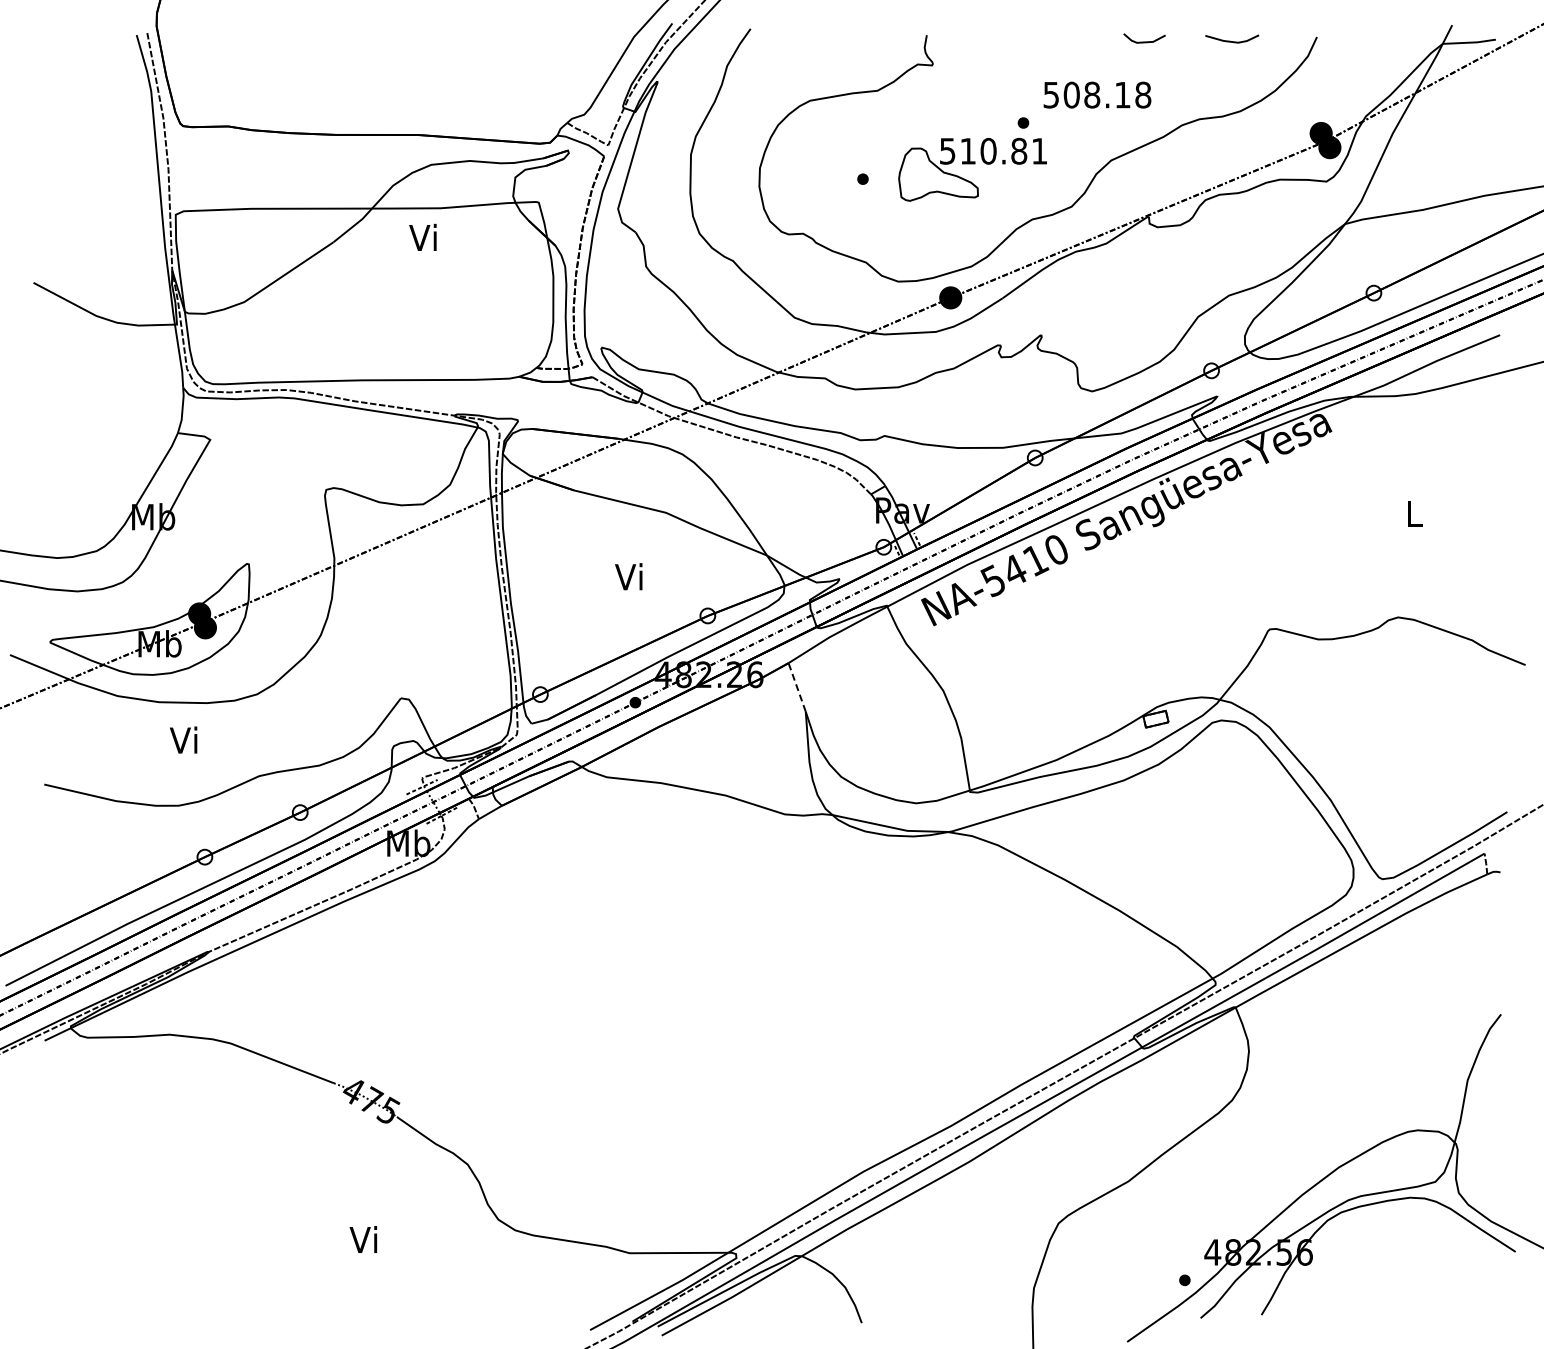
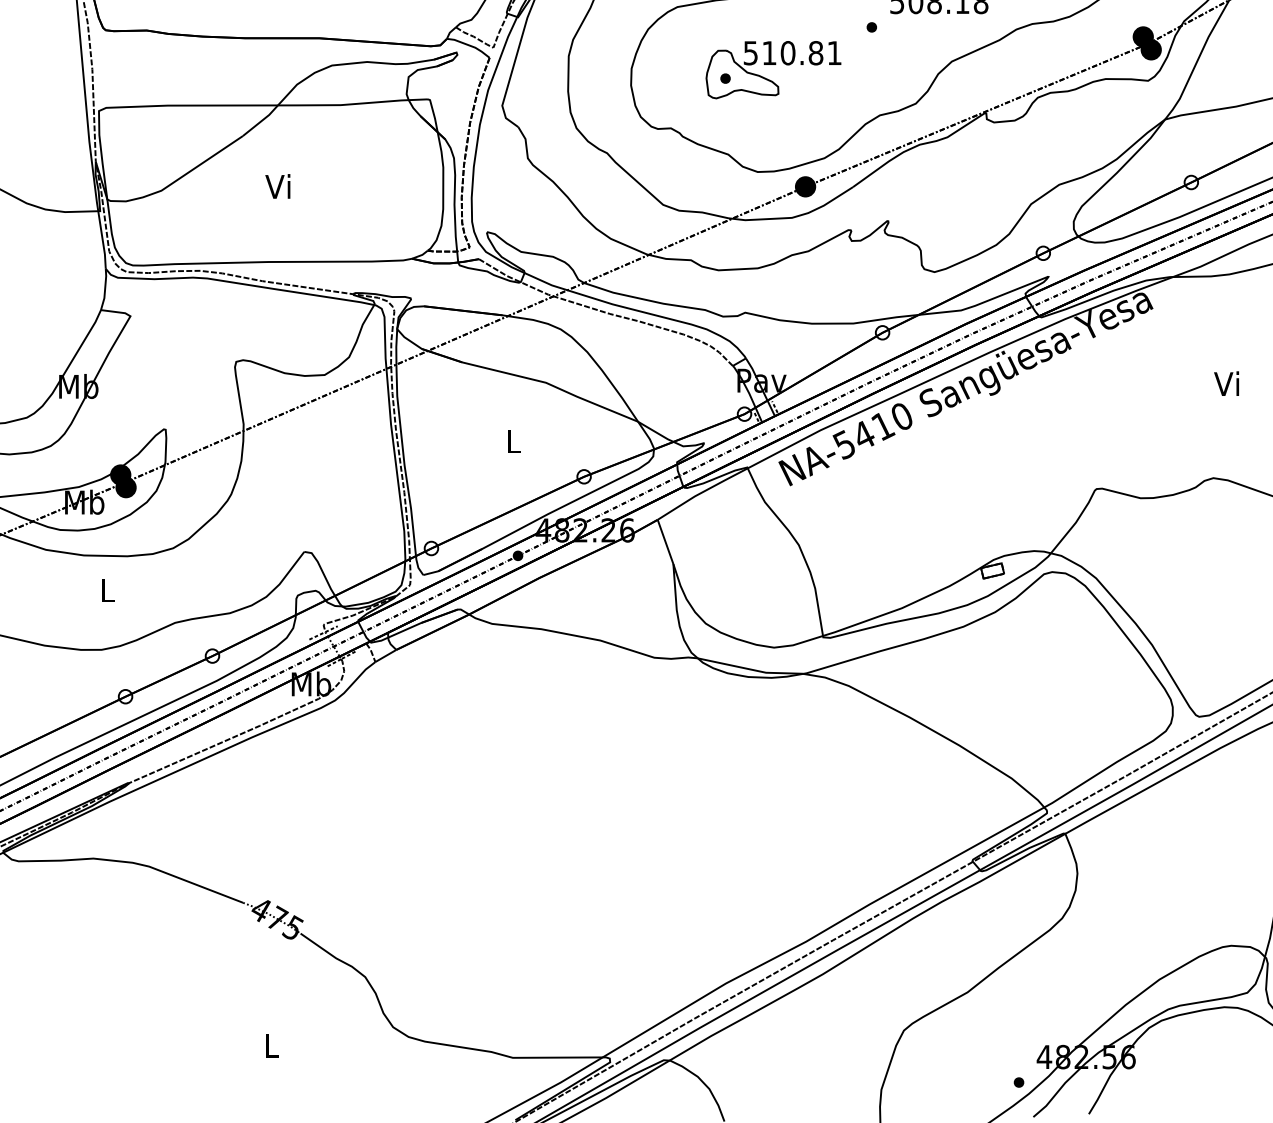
part: (972, 169) -> (773, 69), moved
text: (422, 236) -> (277, 185), moved
text: (1412, 513) -> (1226, 383), L -> Vi
text: (628, 576) -> (511, 440), Vi -> L
line: (797, 687) -> (665, 542), dashed -> solid
text: (183, 739) -> (106, 589), Vi -> L
text: (363, 1239) -> (270, 1045), Vi -> L

